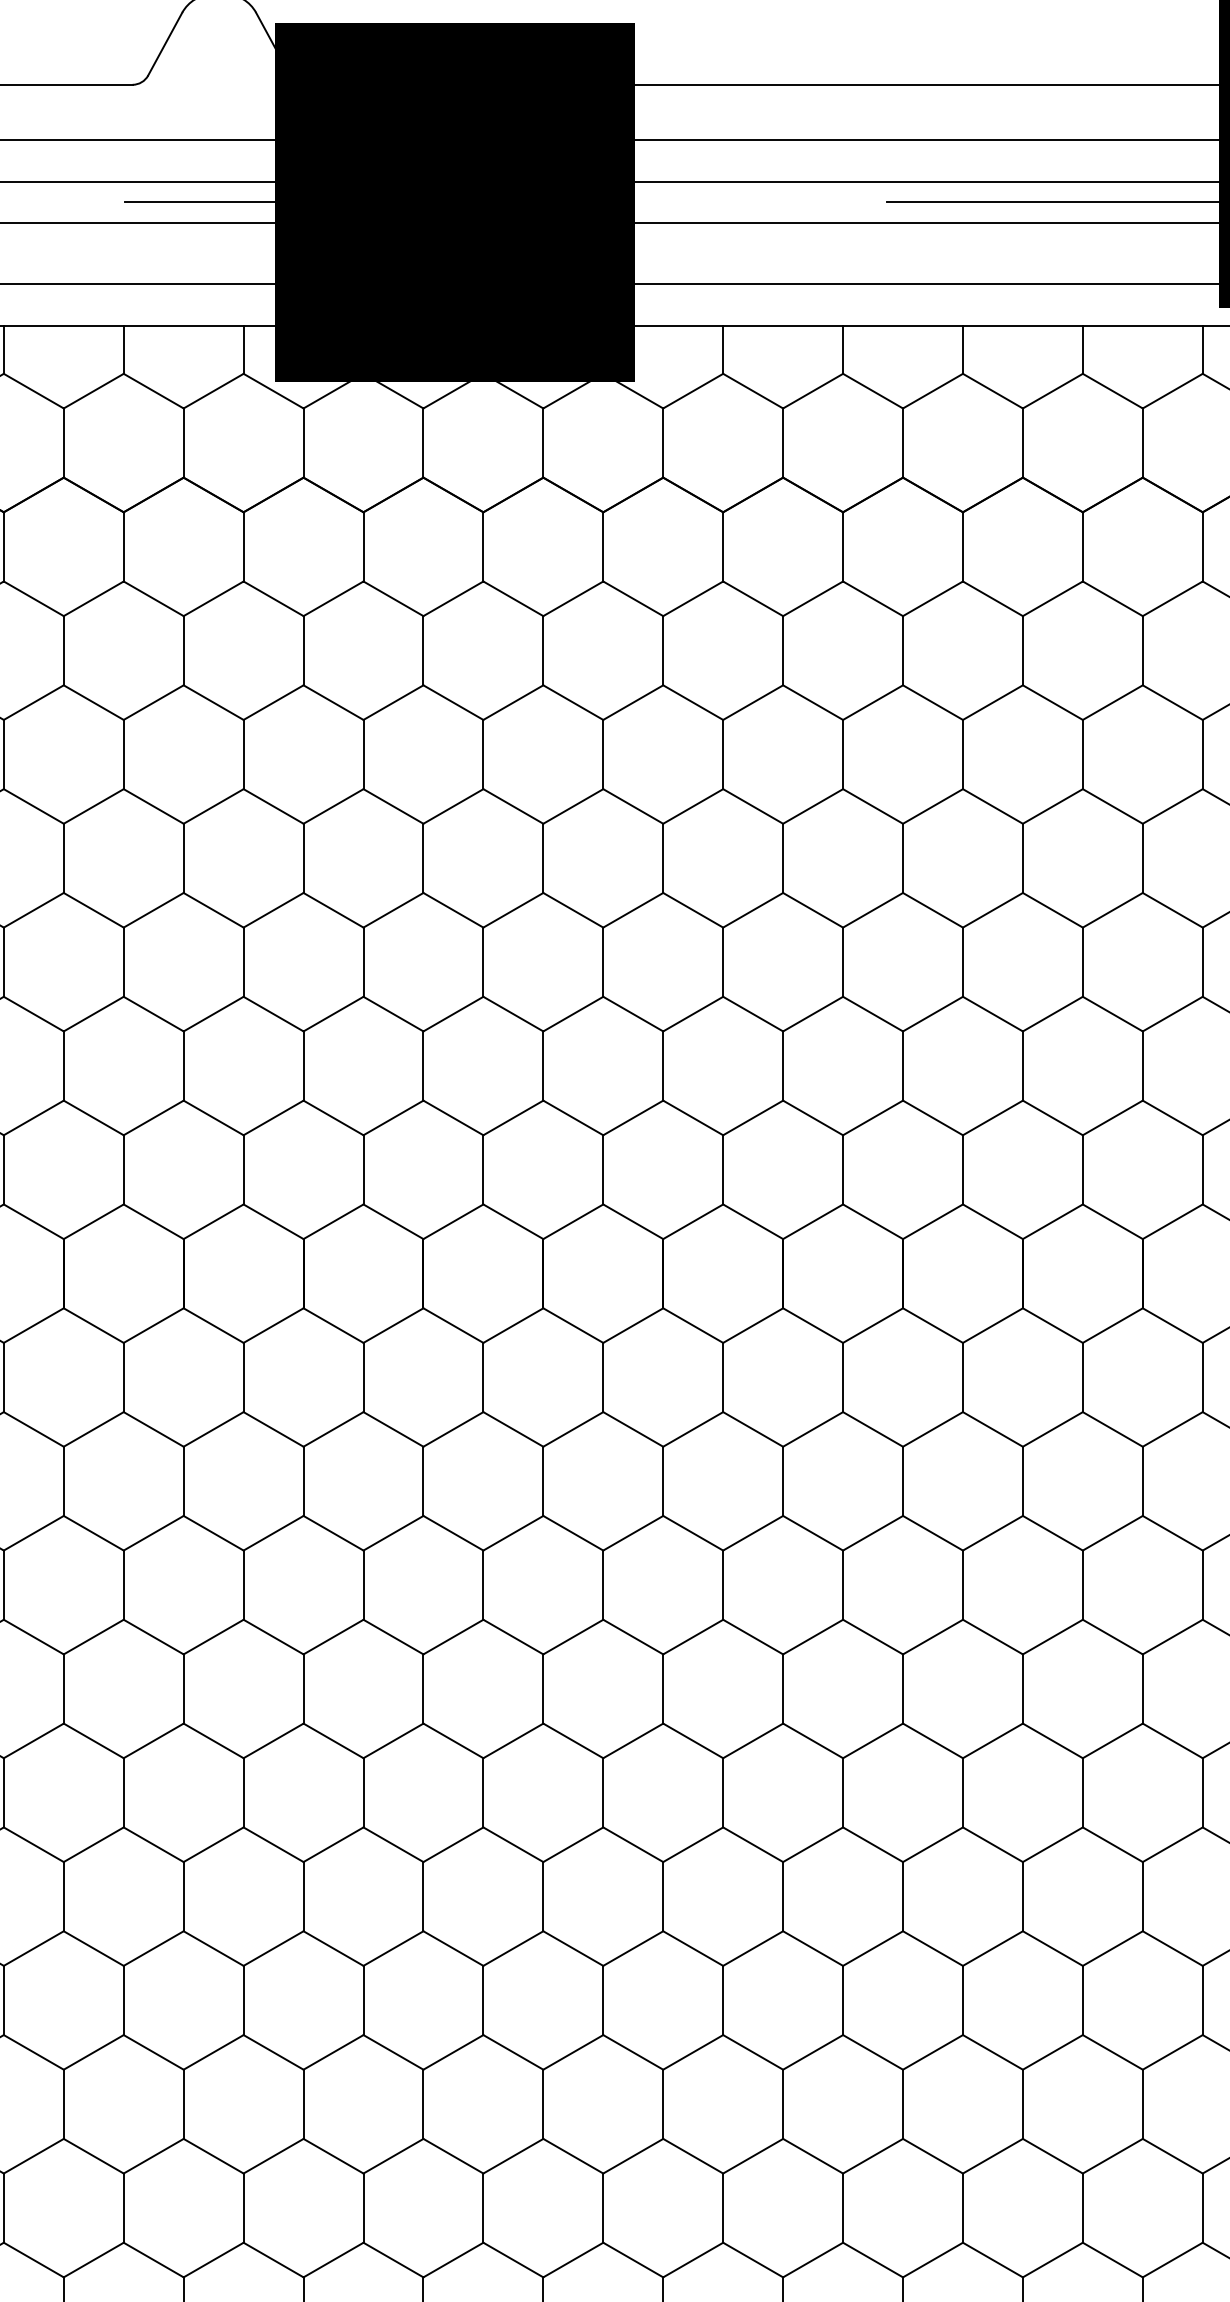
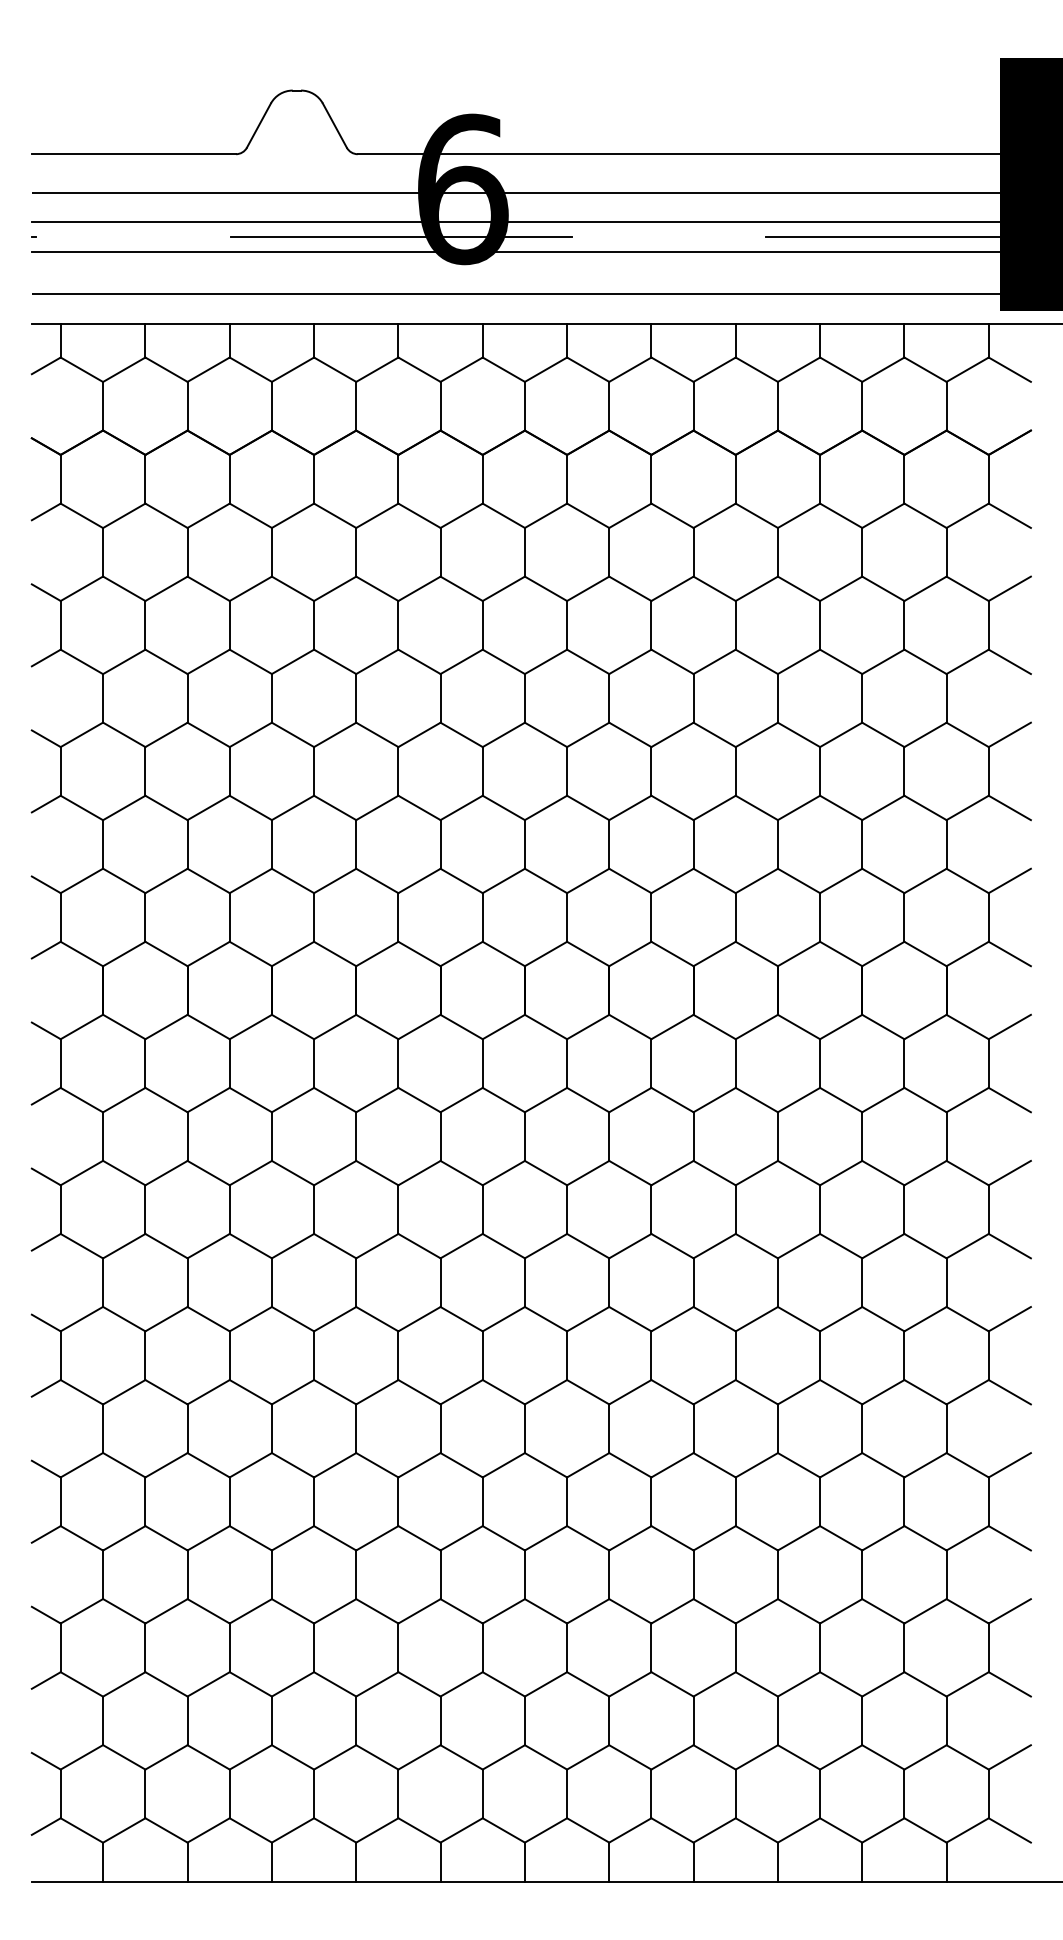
fill: (454, 201) -> (462, 236), removed

